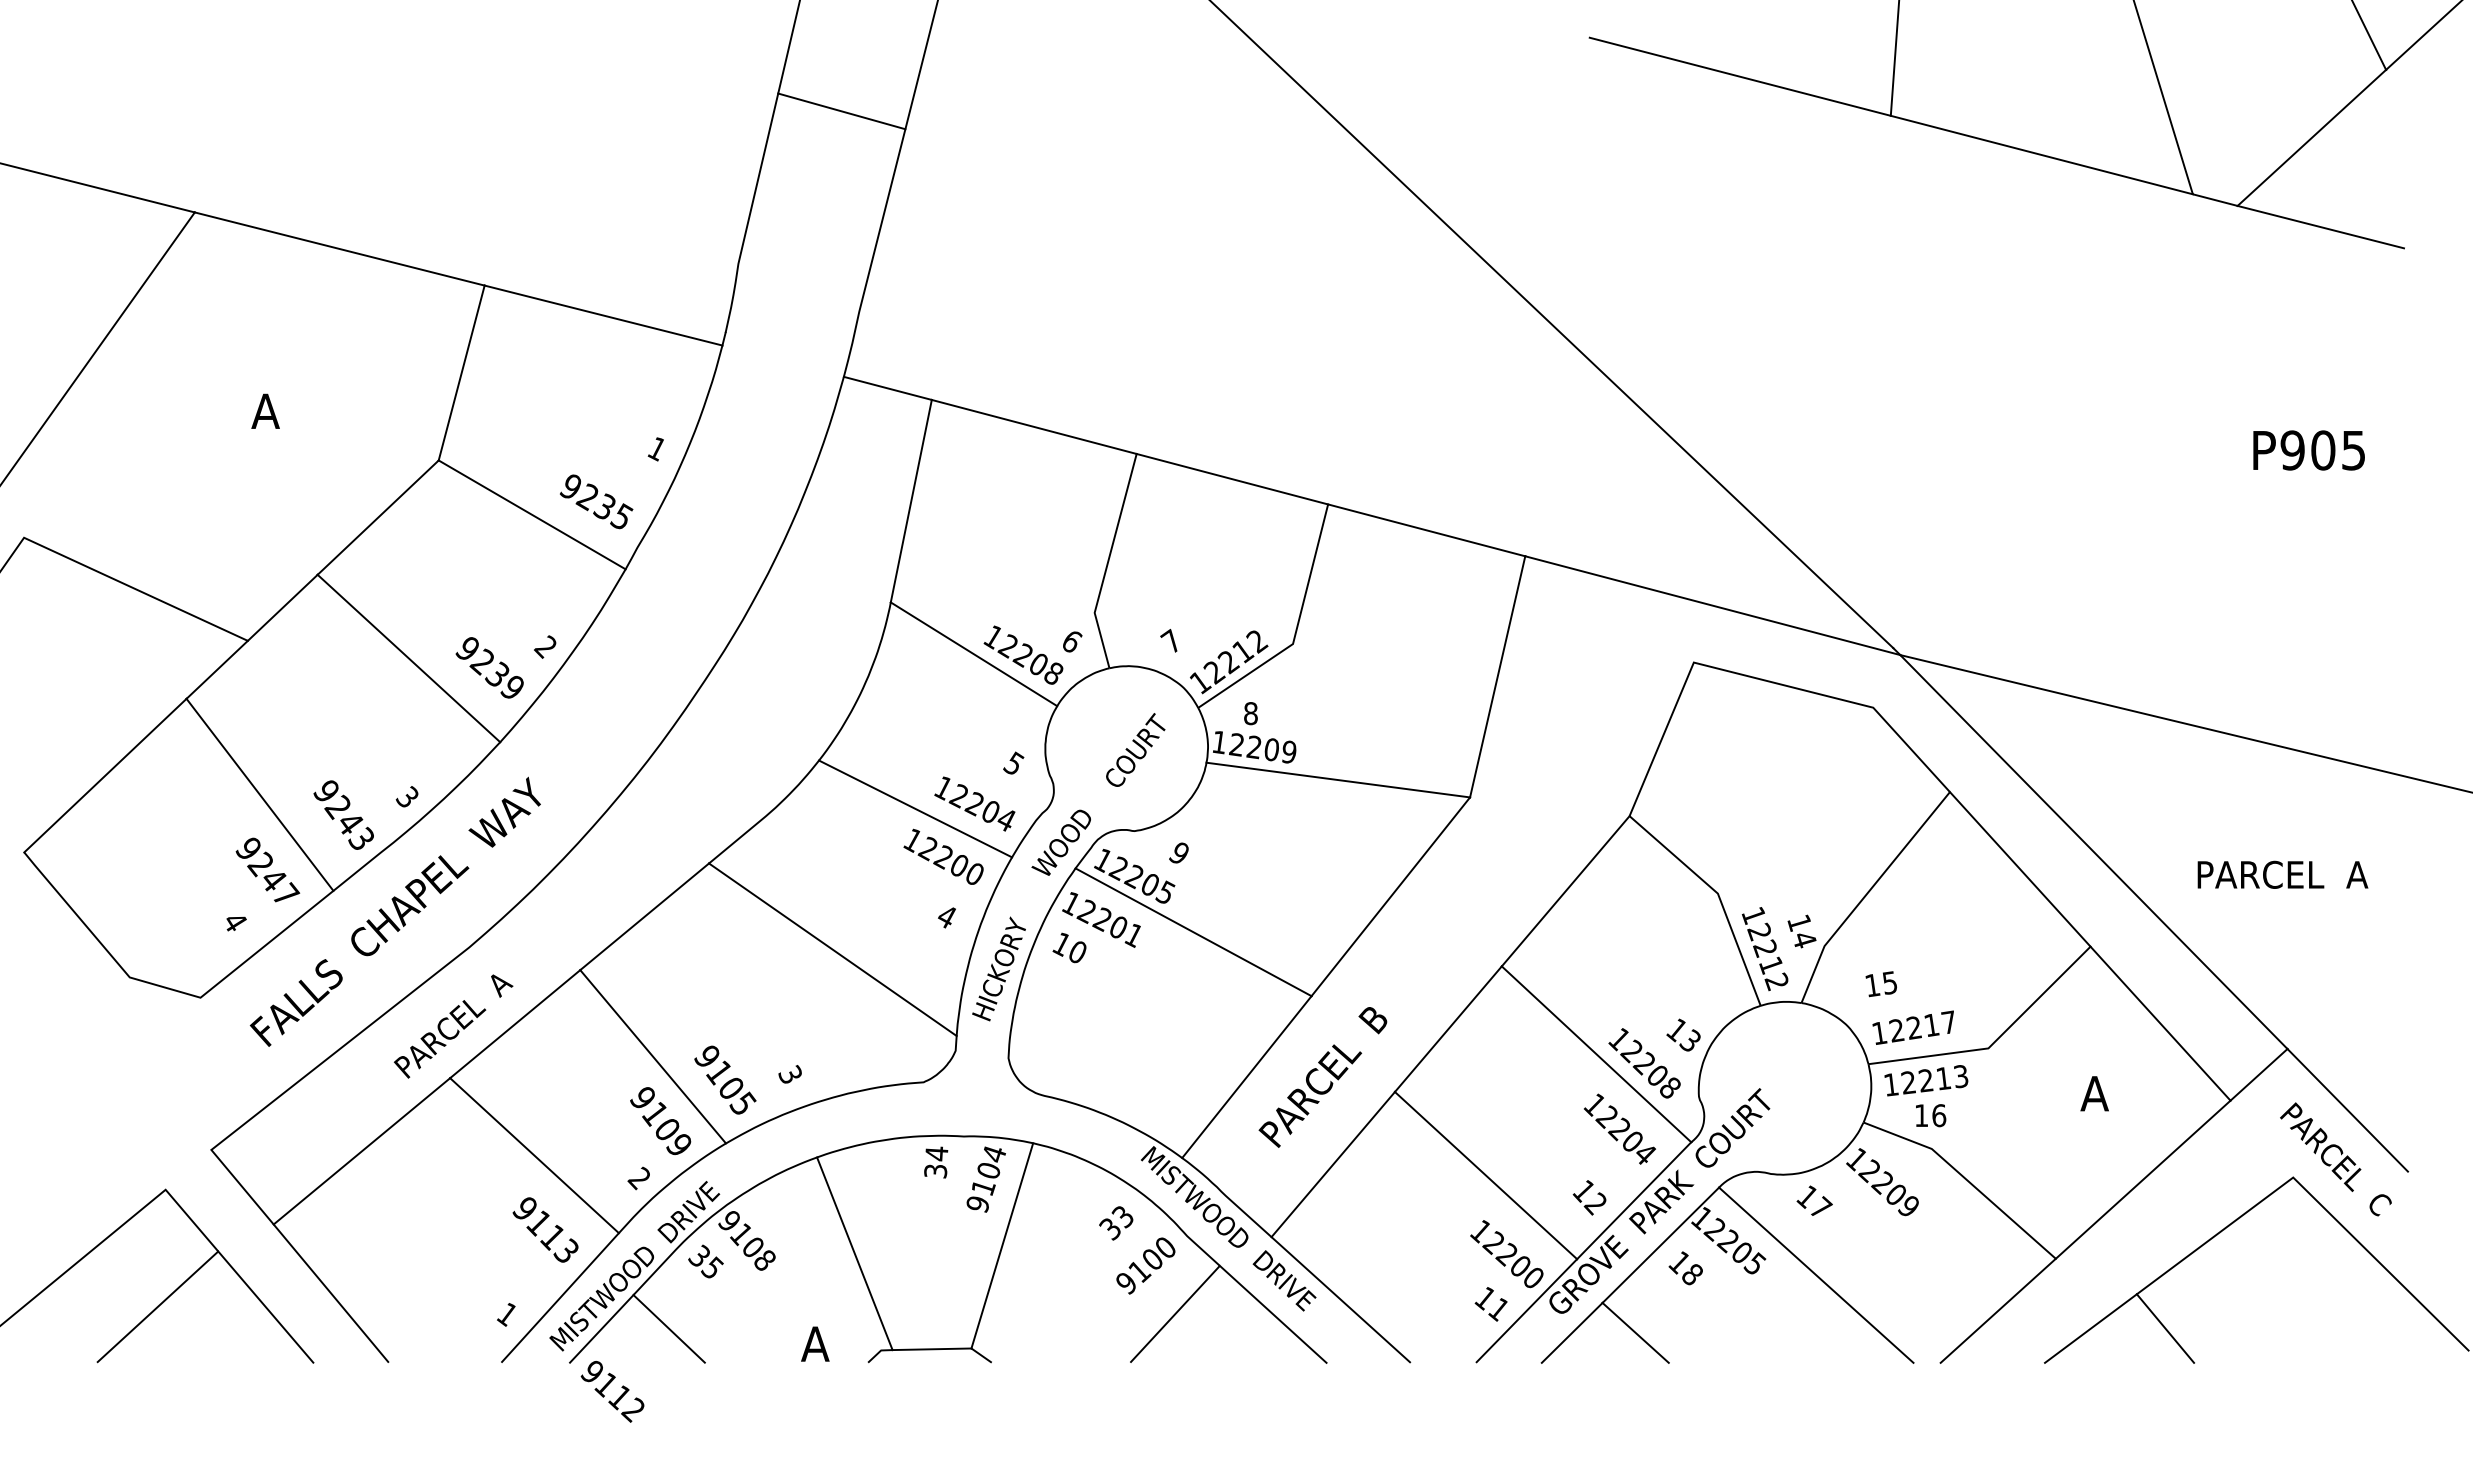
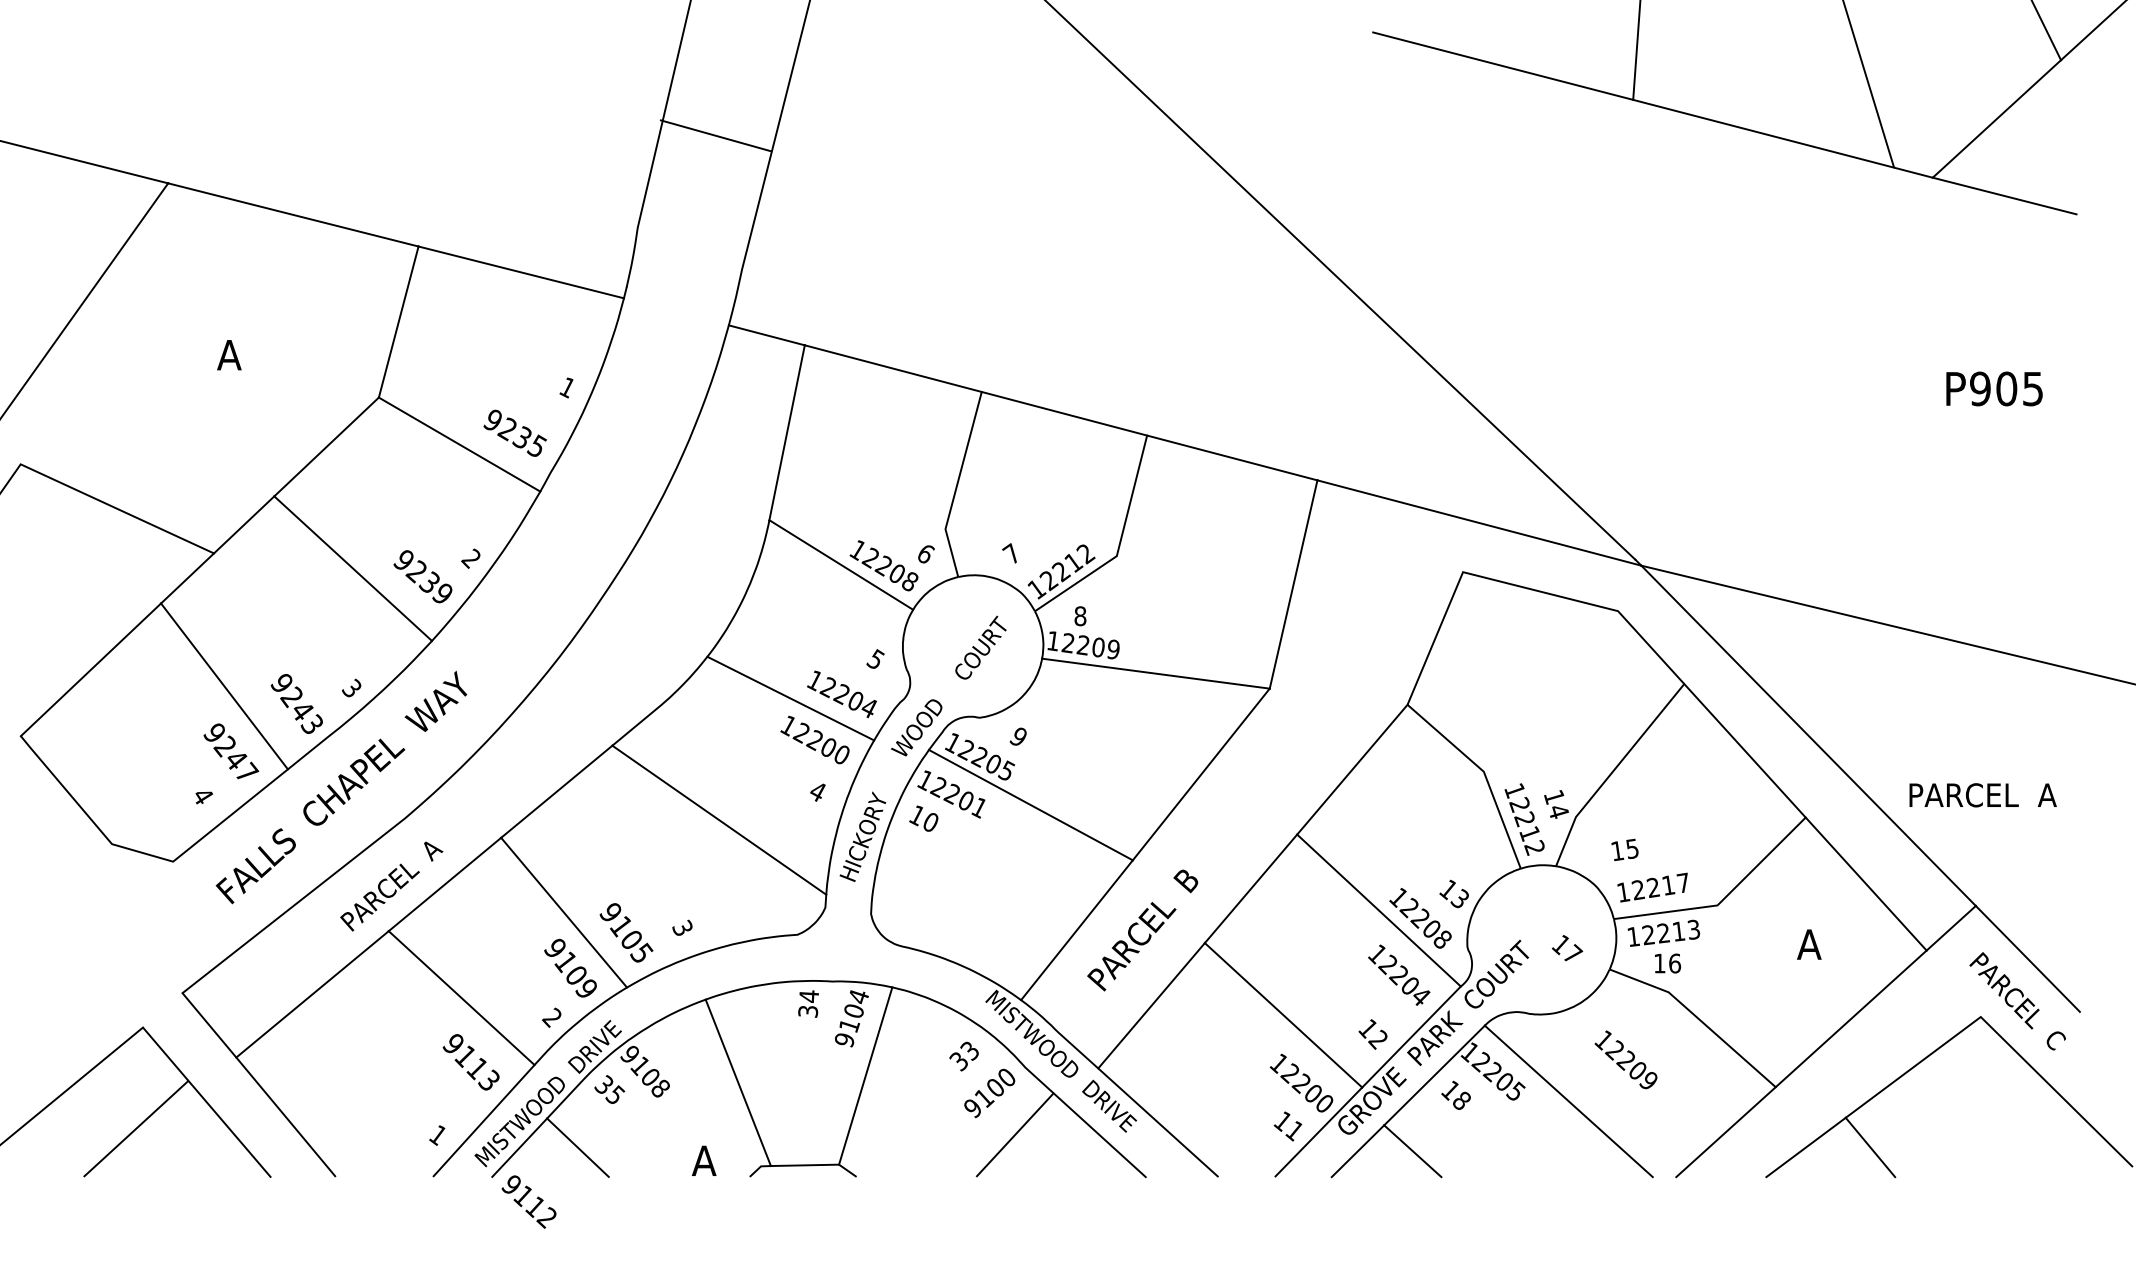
line: (841, 111) -> (715, 135), moved
text: (2282, 874) -> (1982, 794), moved
text: (1882, 1182) -> (1626, 1060), moved
text: (1814, 1200) -> (1567, 947), moved

